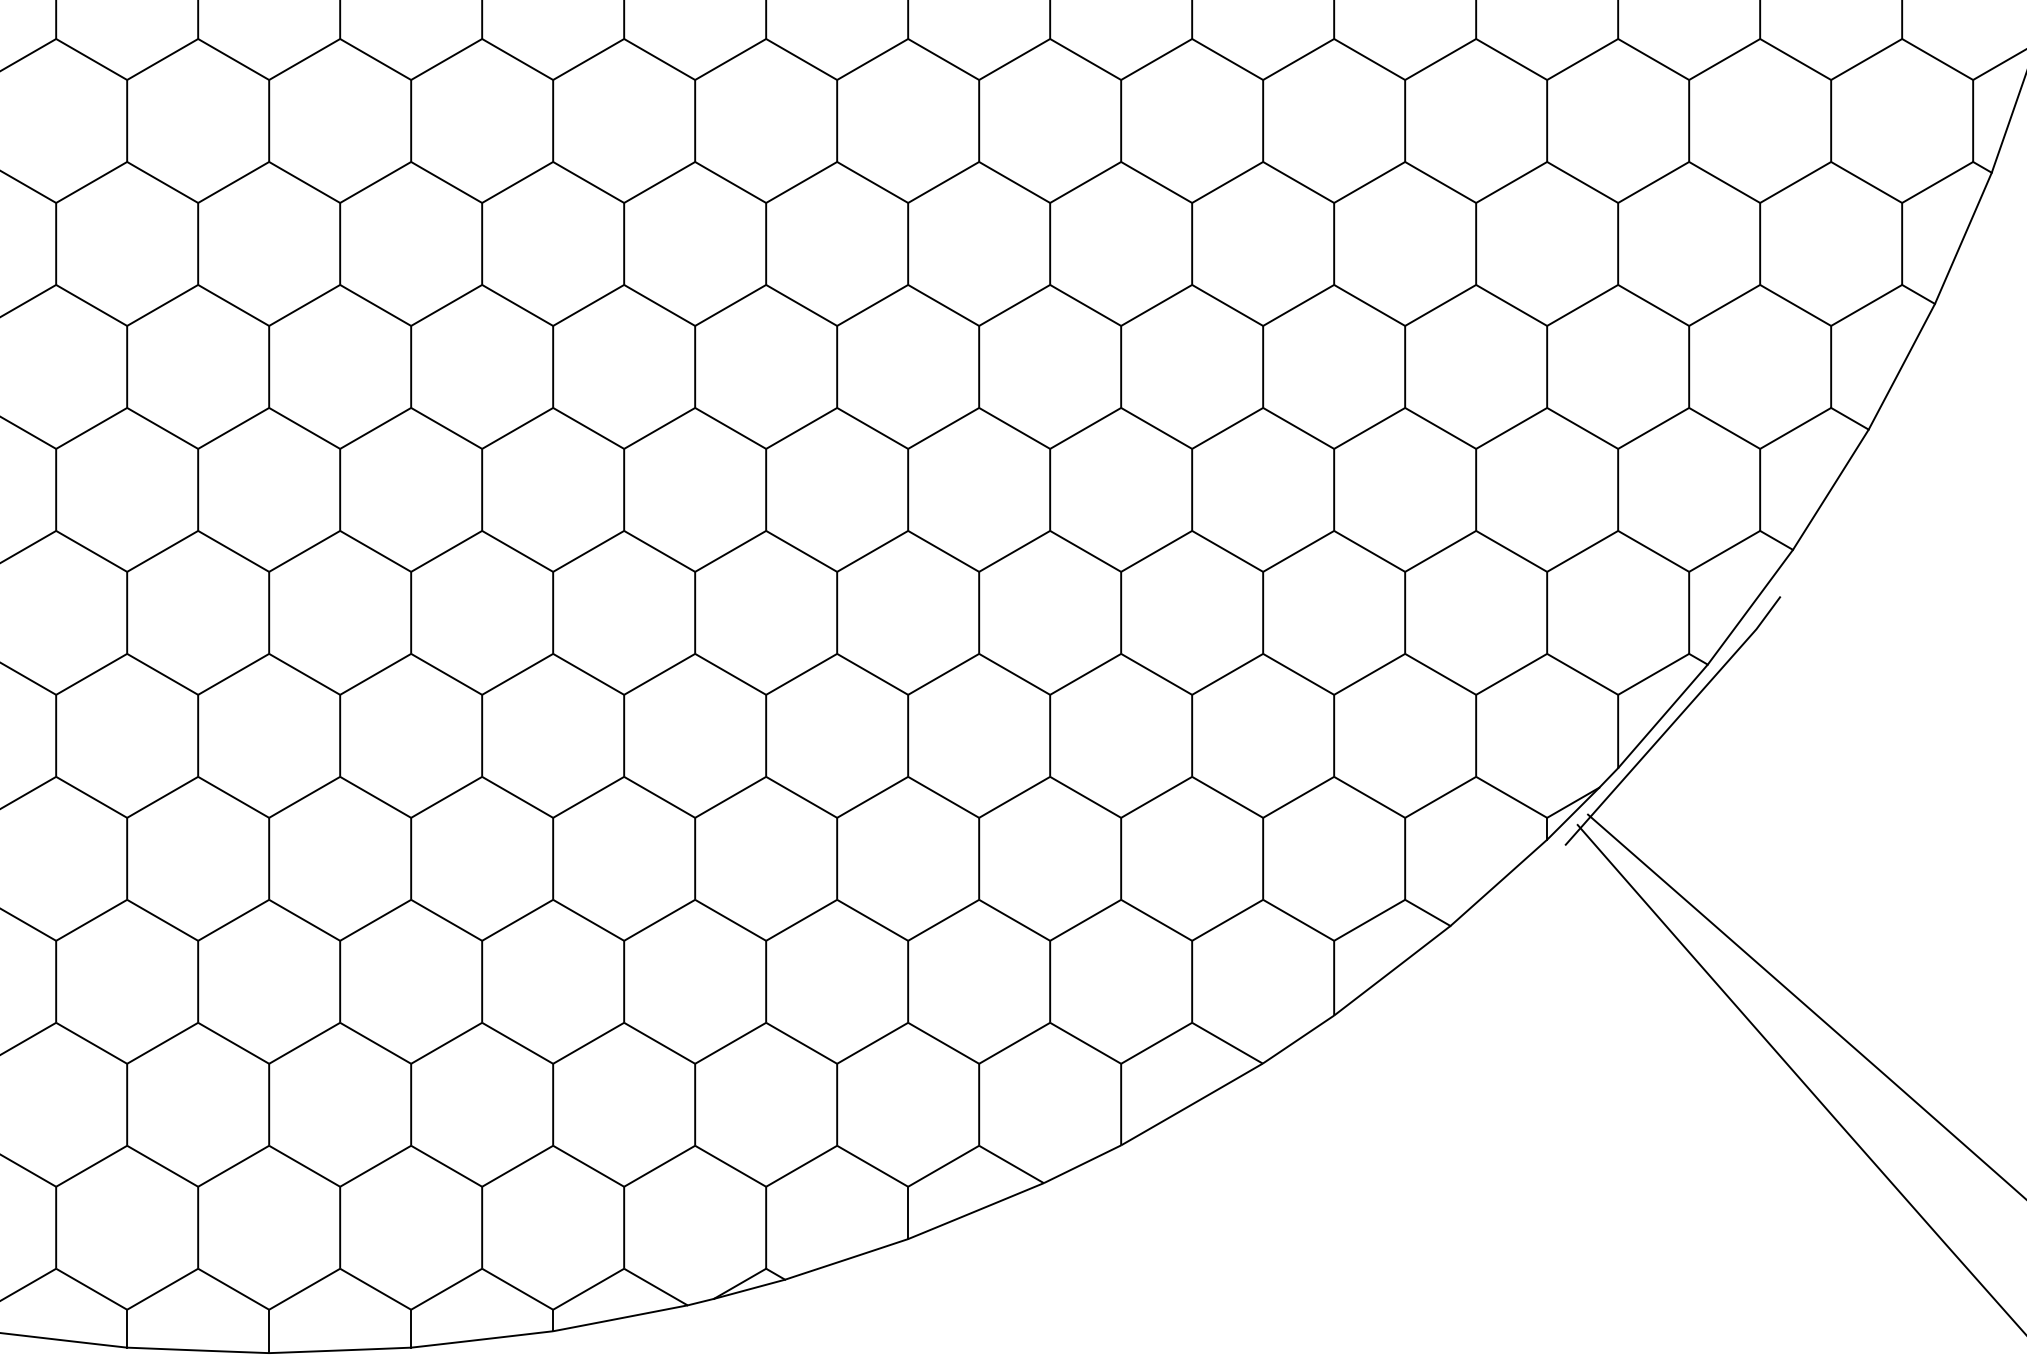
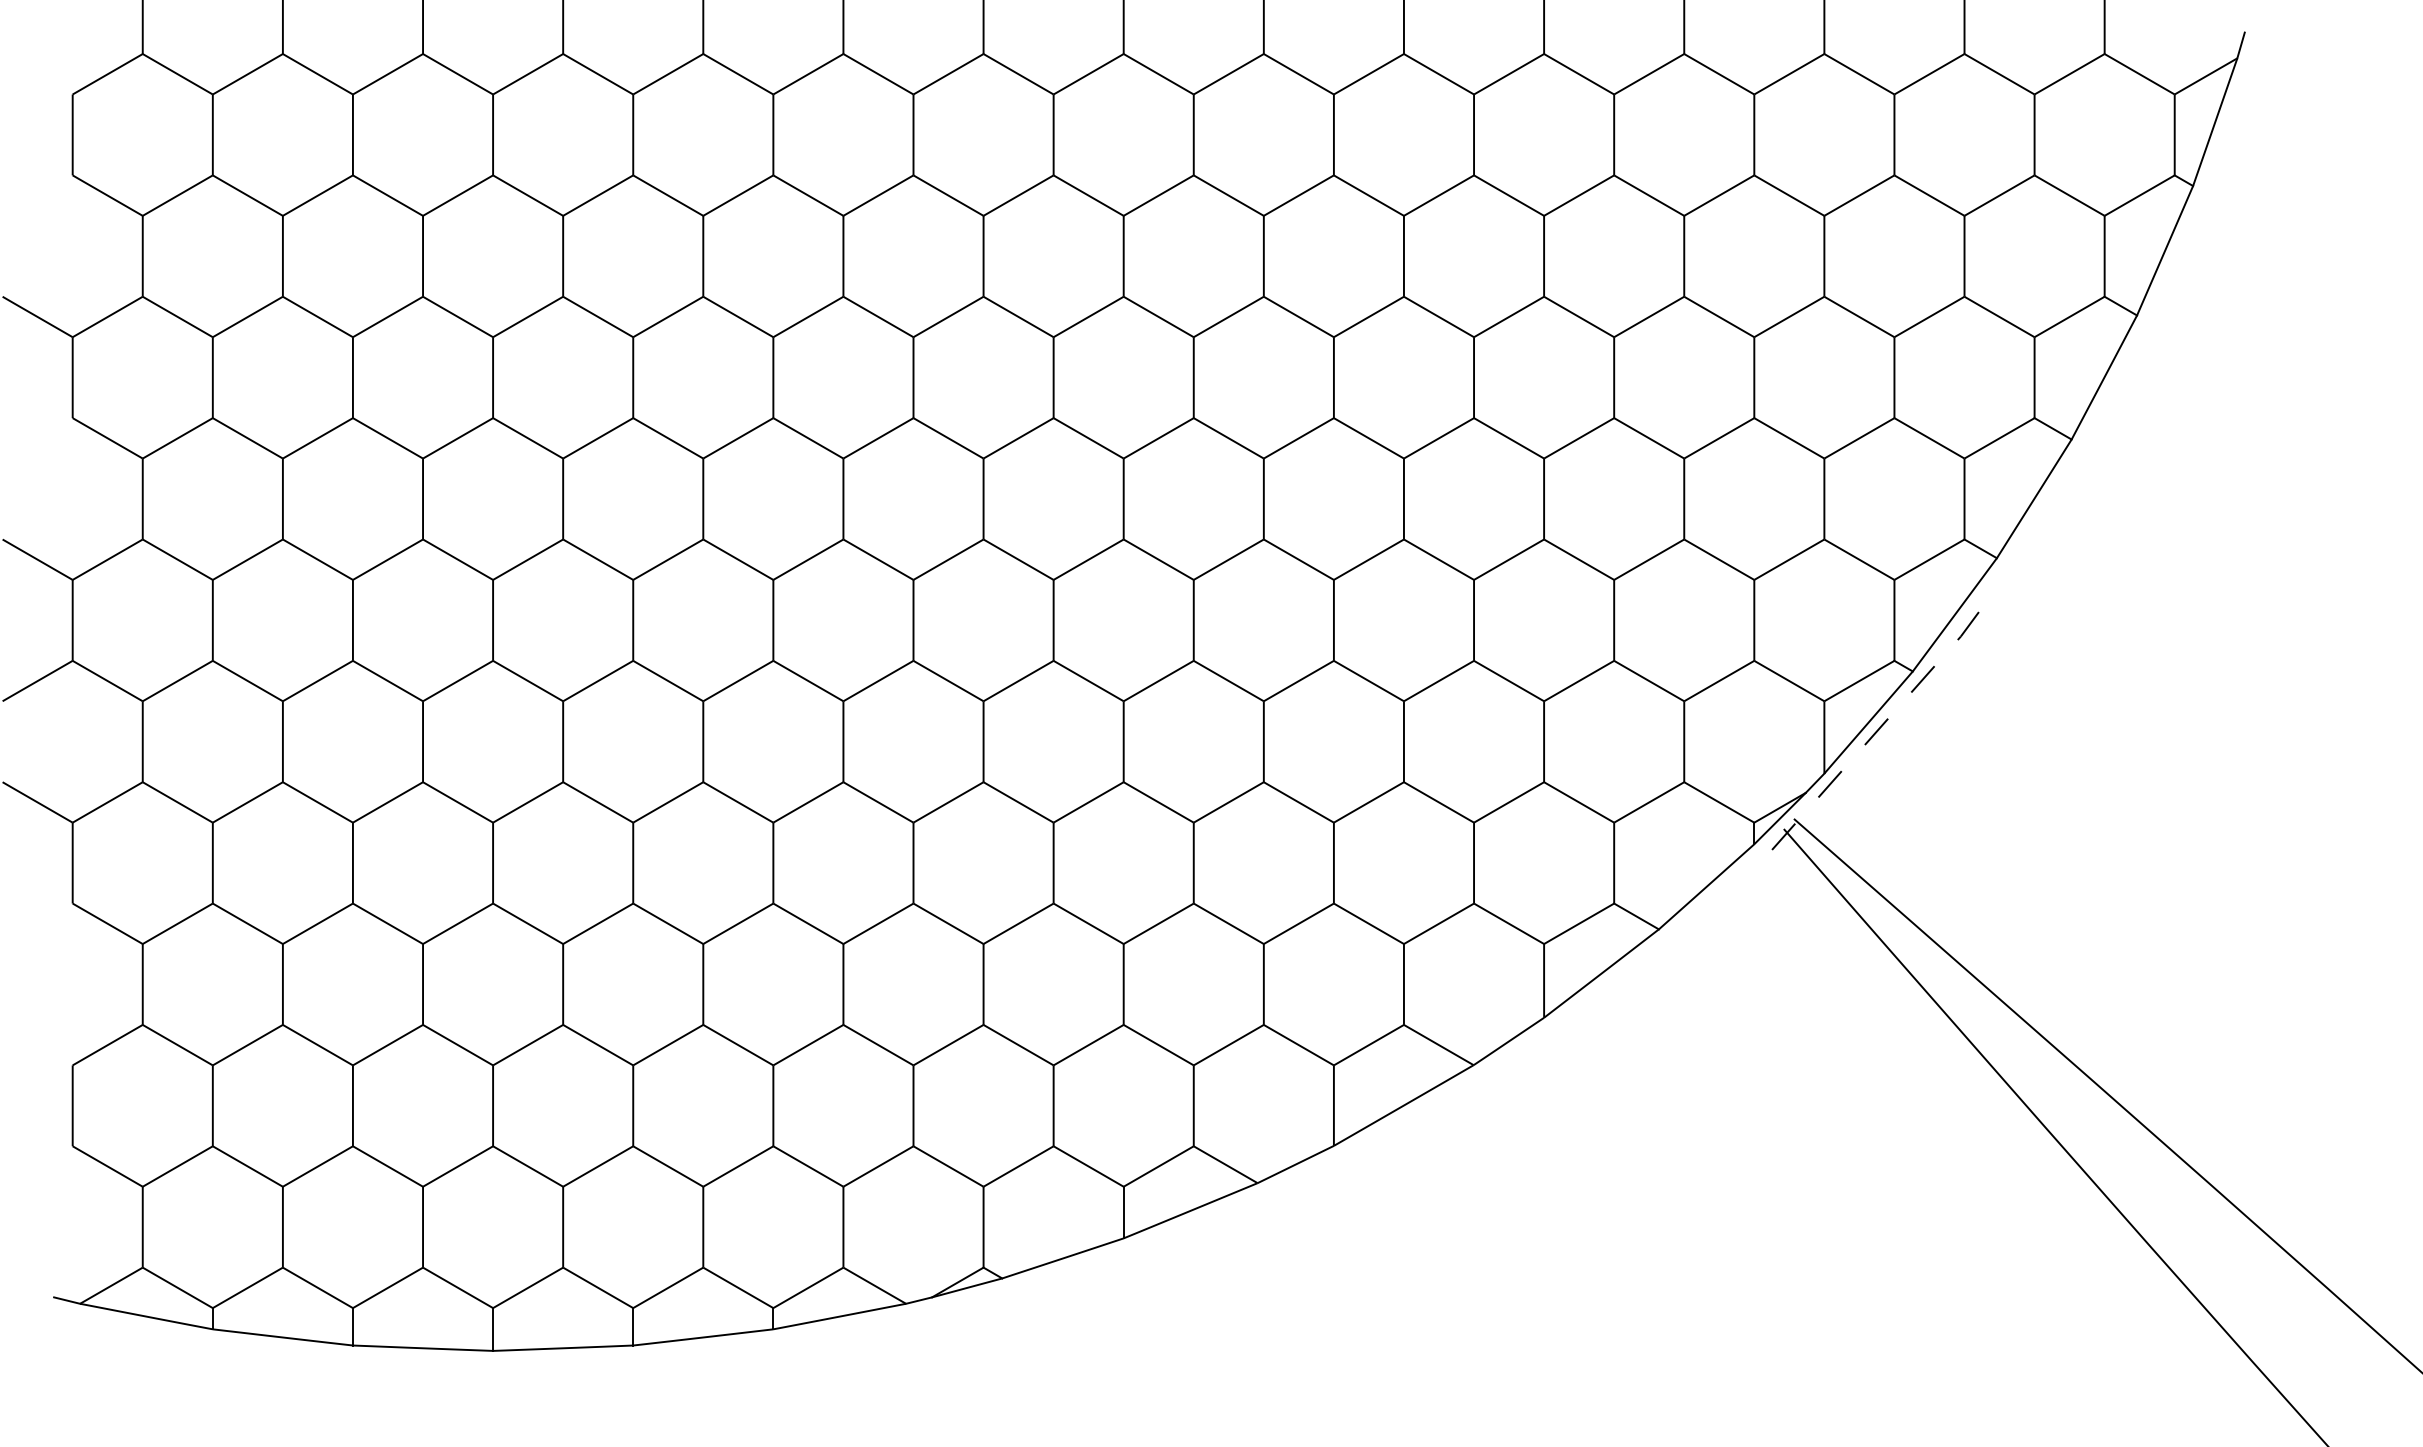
line: (1675, 721) -> (1880, 727), solid -> dashed

